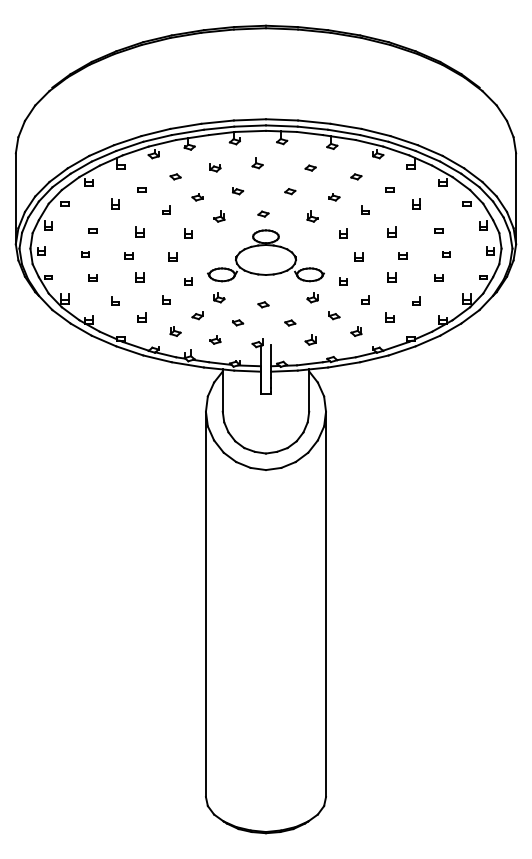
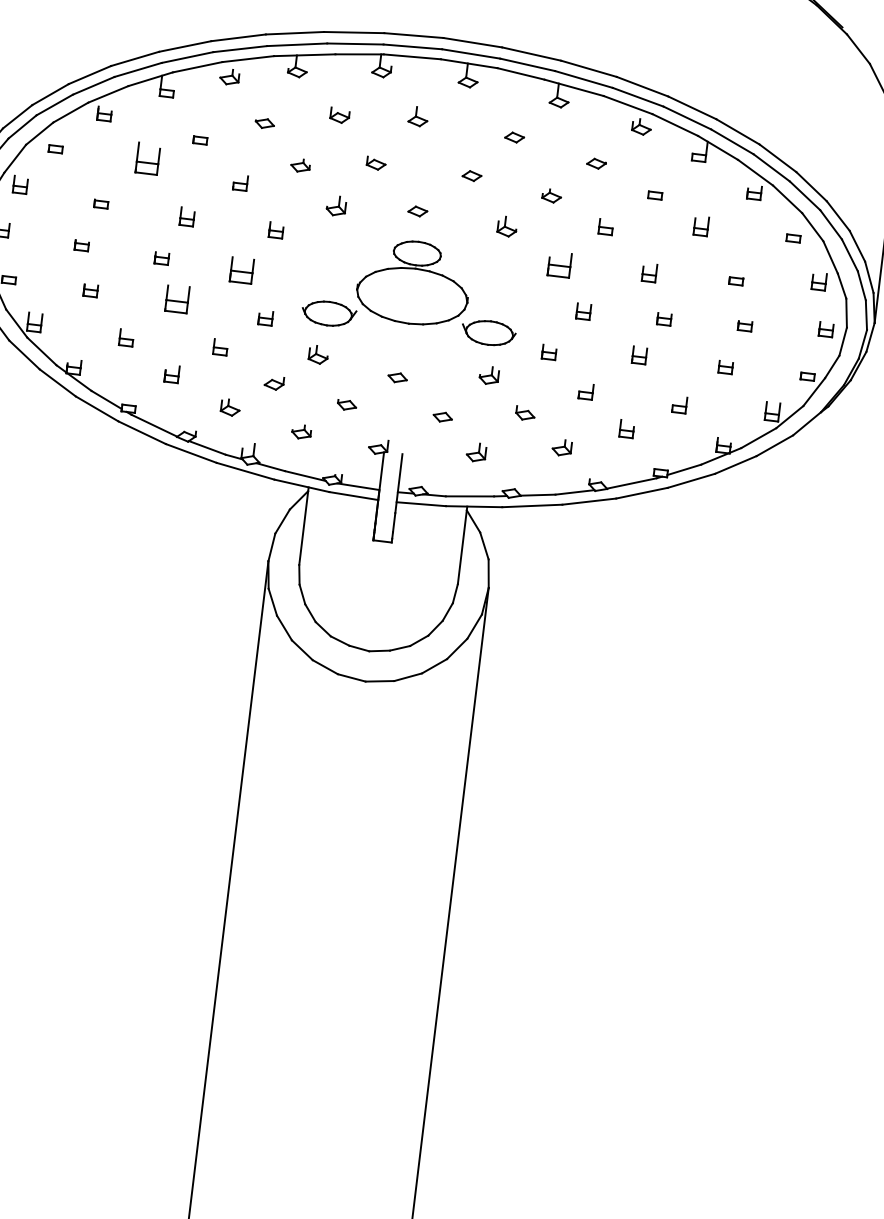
part: (115, 203) -> (148, 159), size x1.6
part: (343, 233) -> (560, 264), size x1.6
part: (172, 256) -> (241, 269), size x1.6
part: (139, 277) -> (176, 300), size x1.6

